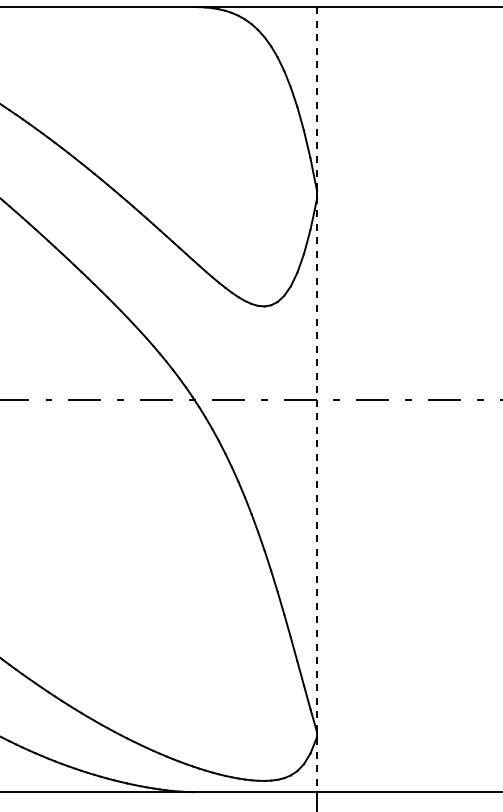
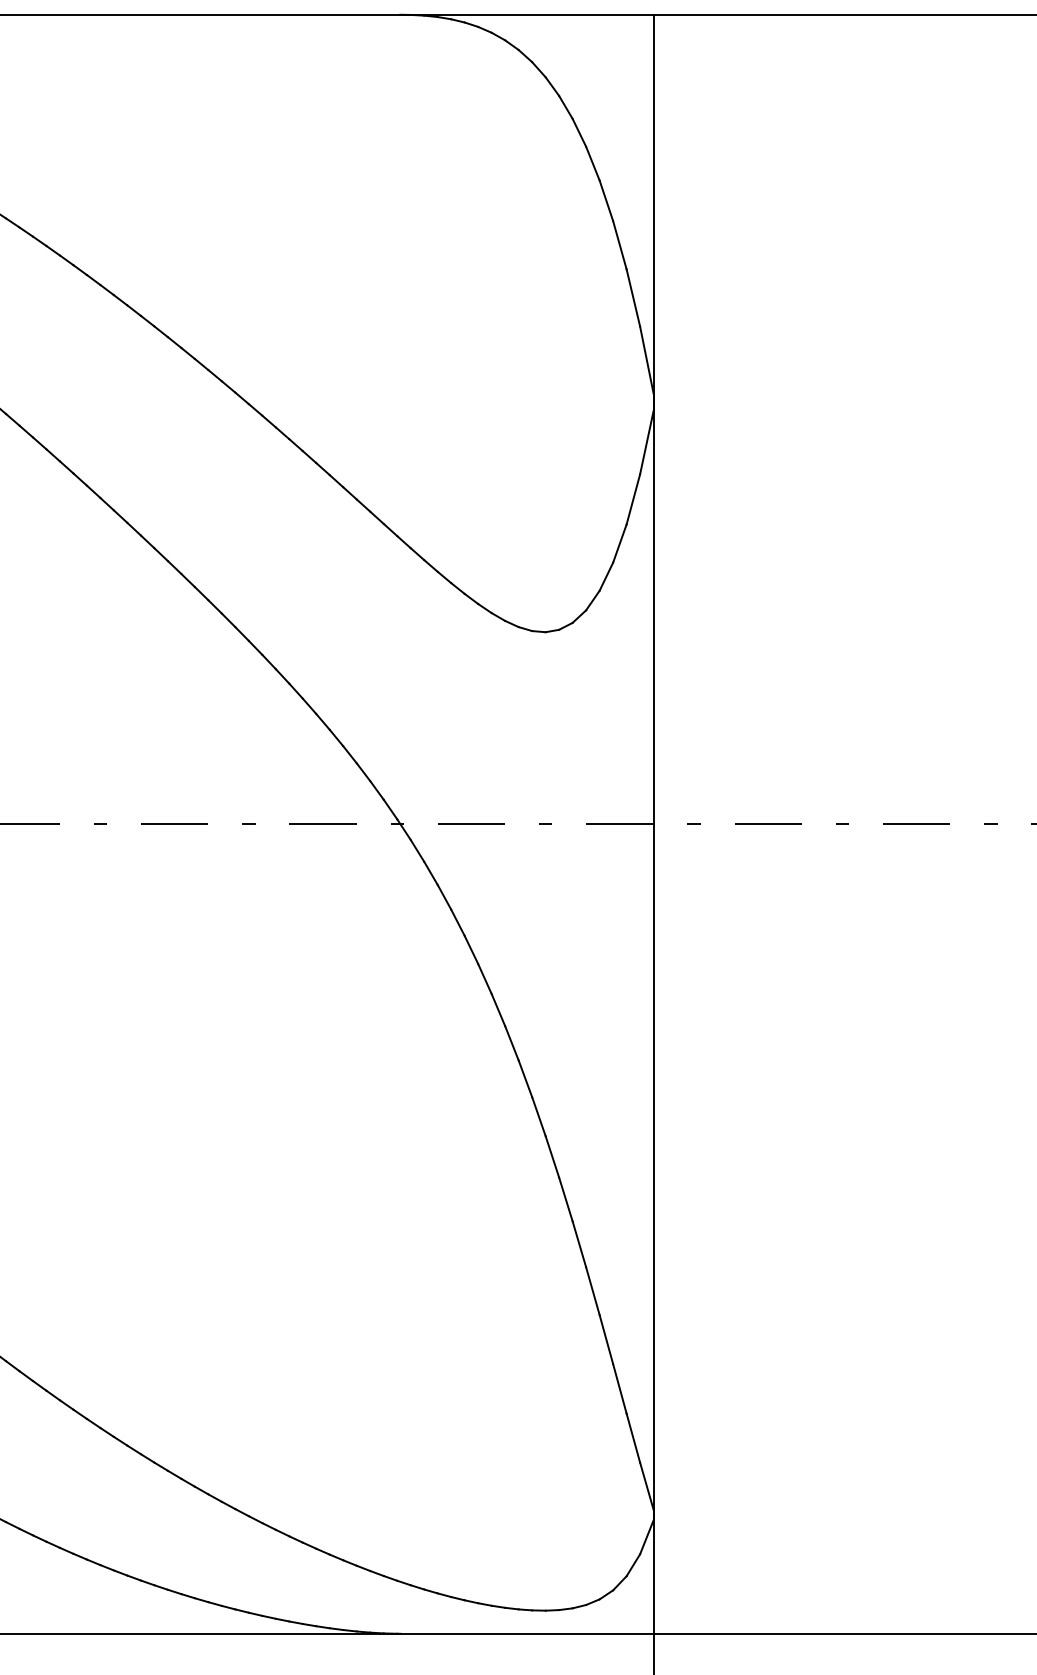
line: (317, 399) -> (654, 824), dashed -> solid

